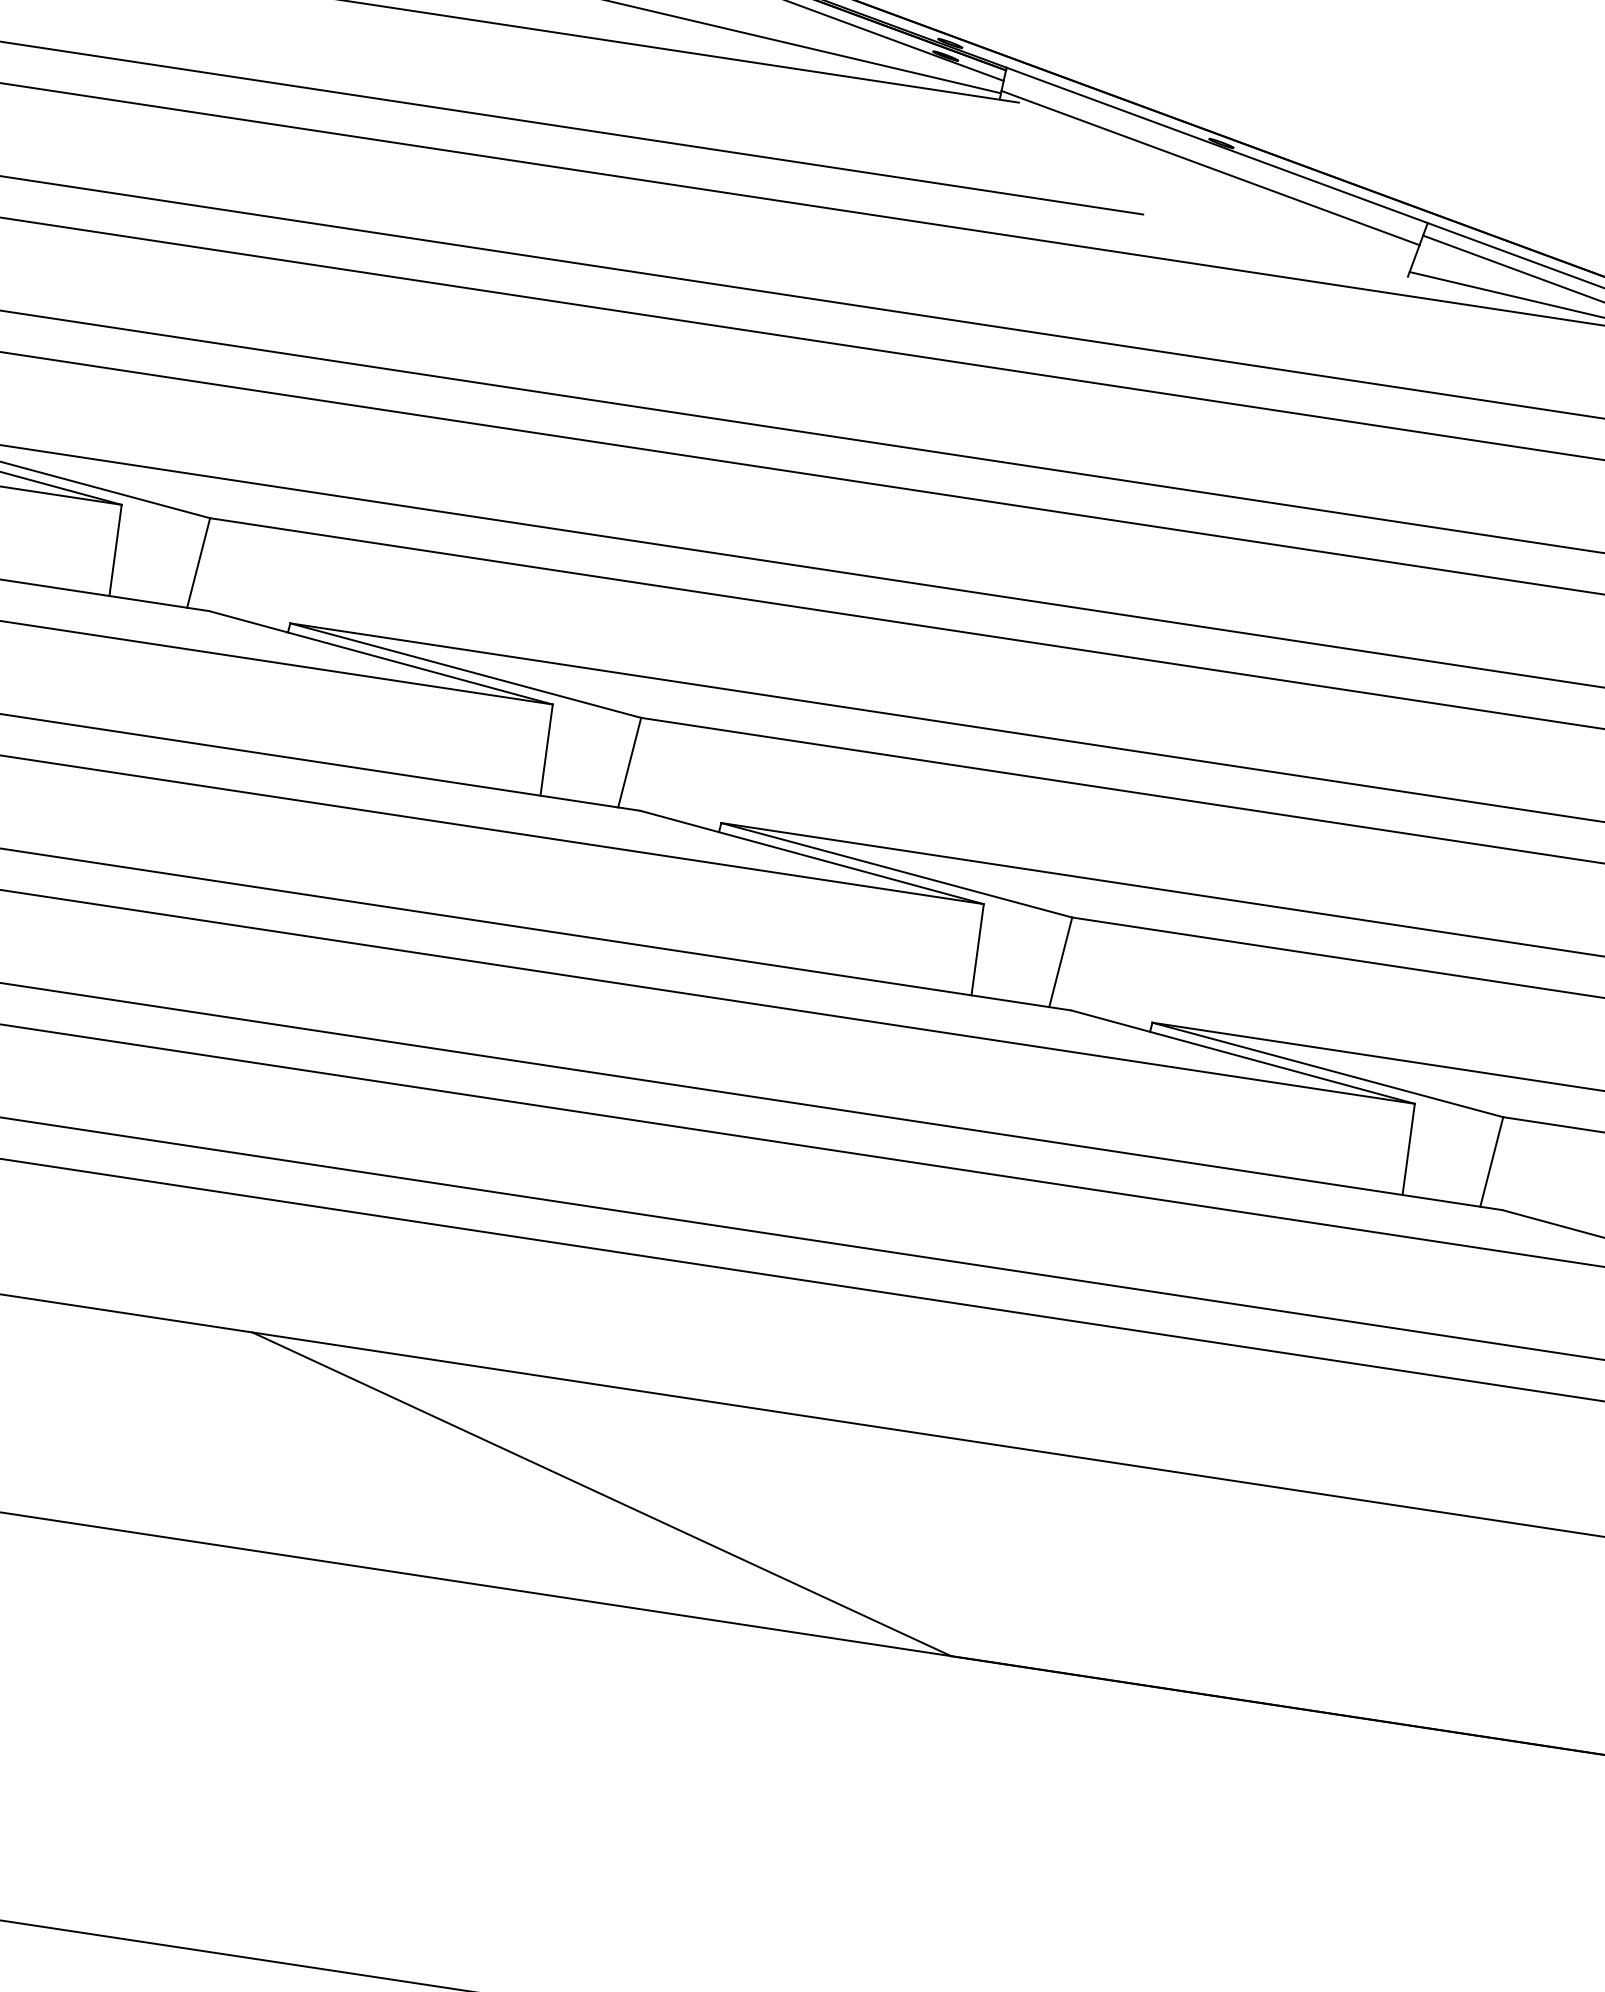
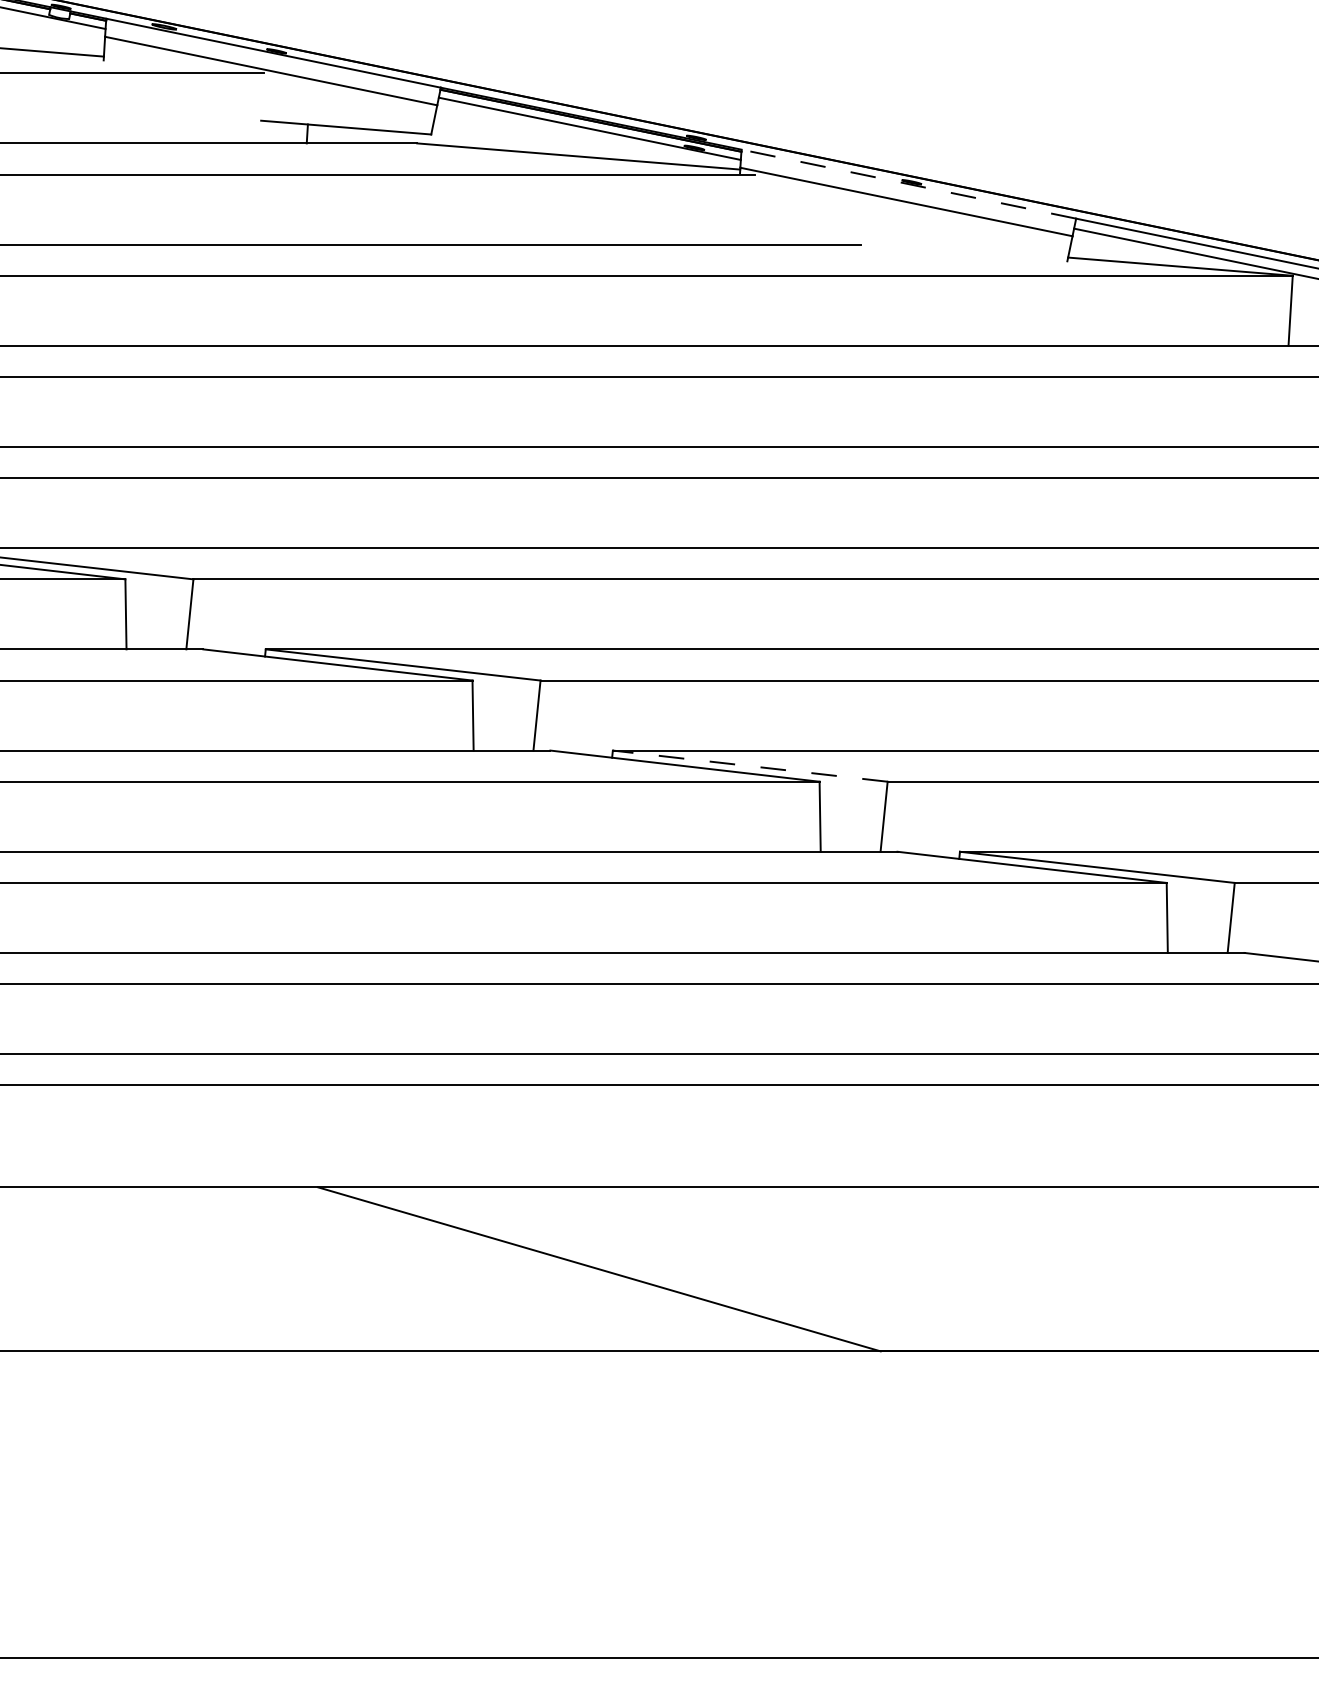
line: (1216, 145) -> (908, 184), solid -> dashed
line: (895, 870) -> (749, 766), solid -> dashed

